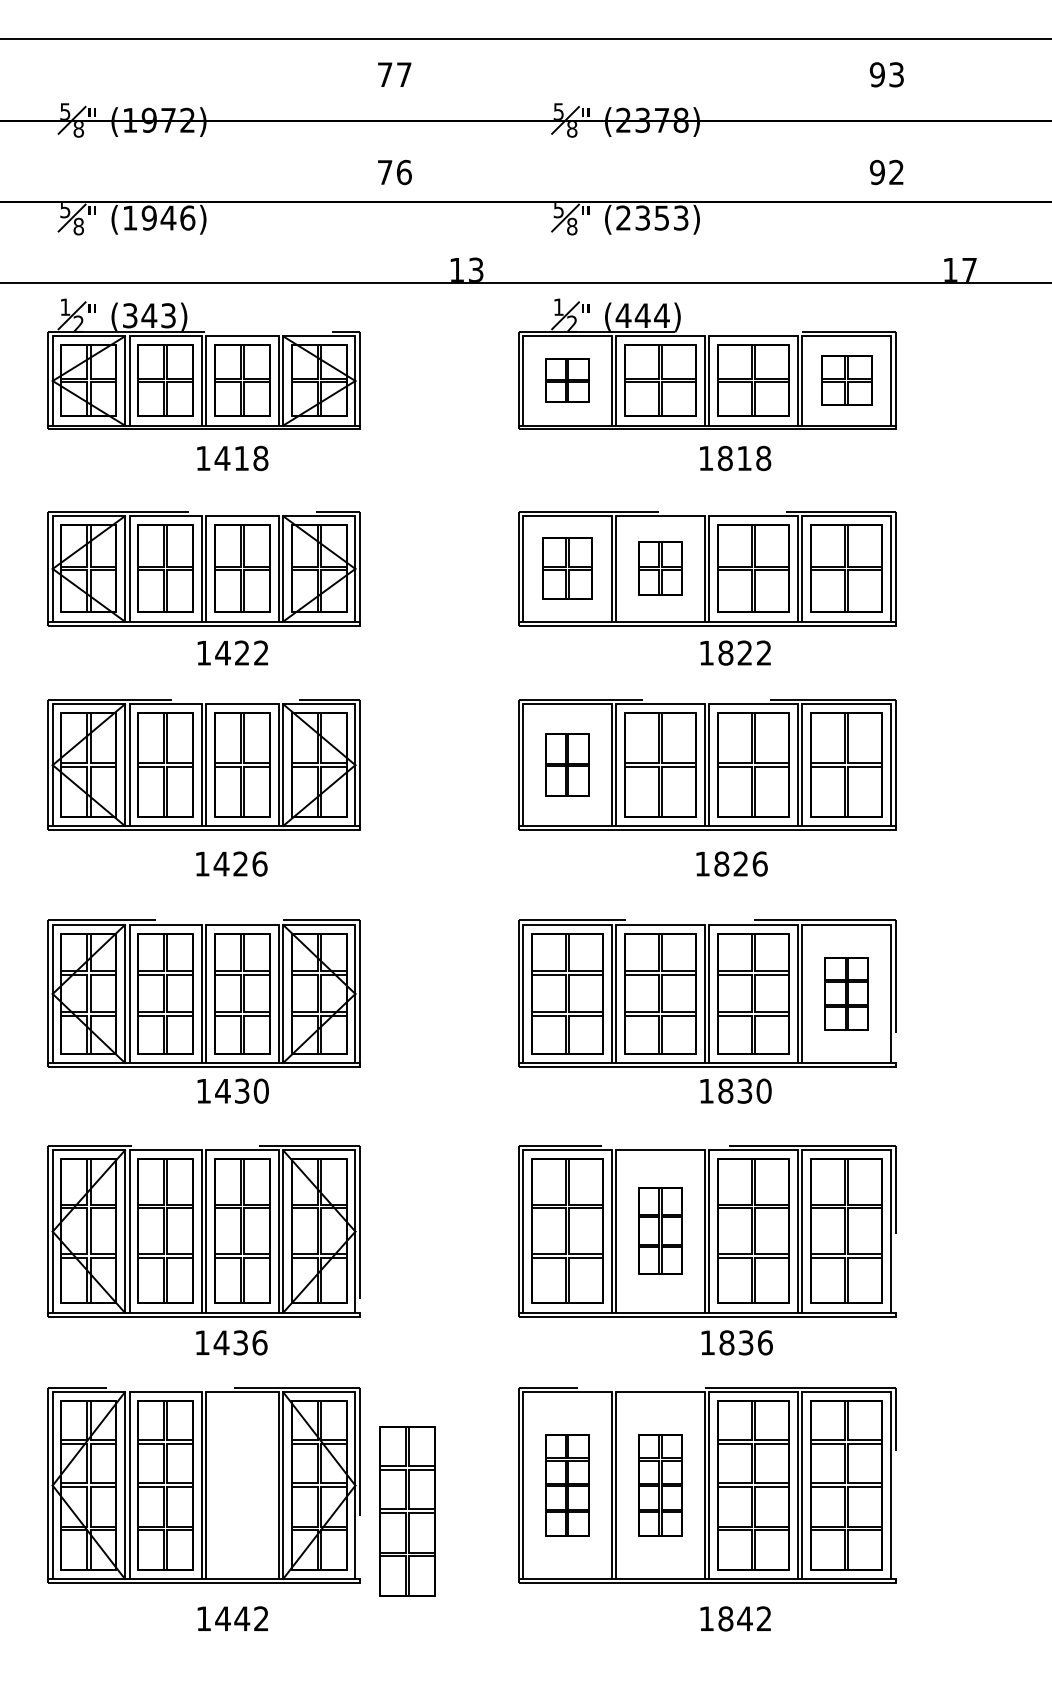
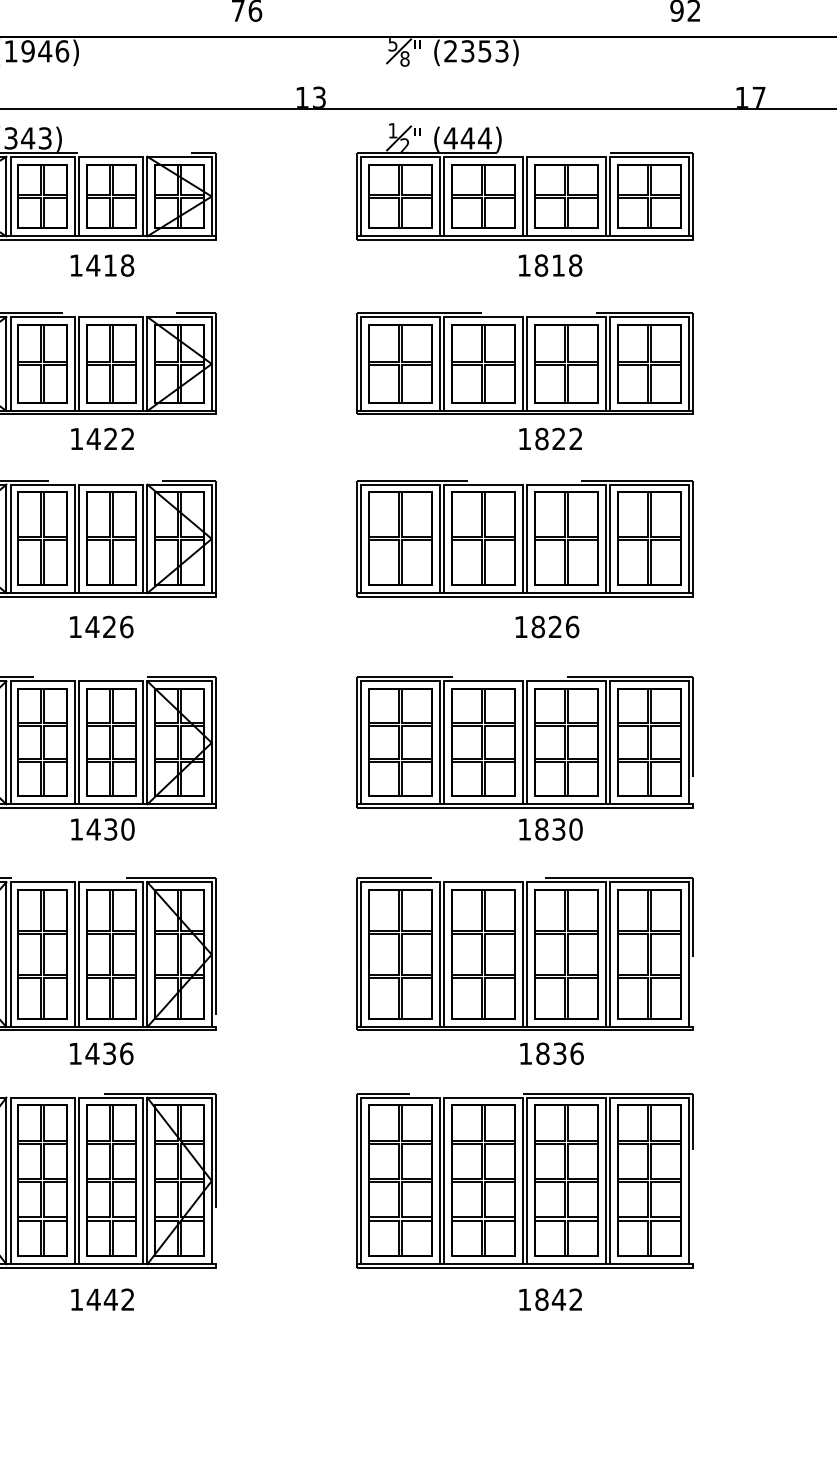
part: (567, 380) -> (400, 196), size x1.67
part: (846, 380) -> (649, 196), size x1.43
part: (567, 568) -> (400, 363), size x1.43
part: (660, 568) -> (483, 363), size x1.67
part: (567, 764) -> (400, 538), size x1.67
part: (846, 993) -> (649, 742), size x1.67
part: (660, 1230) -> (483, 953), size x1.67
part: (567, 1485) -> (400, 1180), size x1.67
part: (660, 1485) -> (483, 1180), size x1.67
part: (407, 1511) -> (111, 1180), moved

